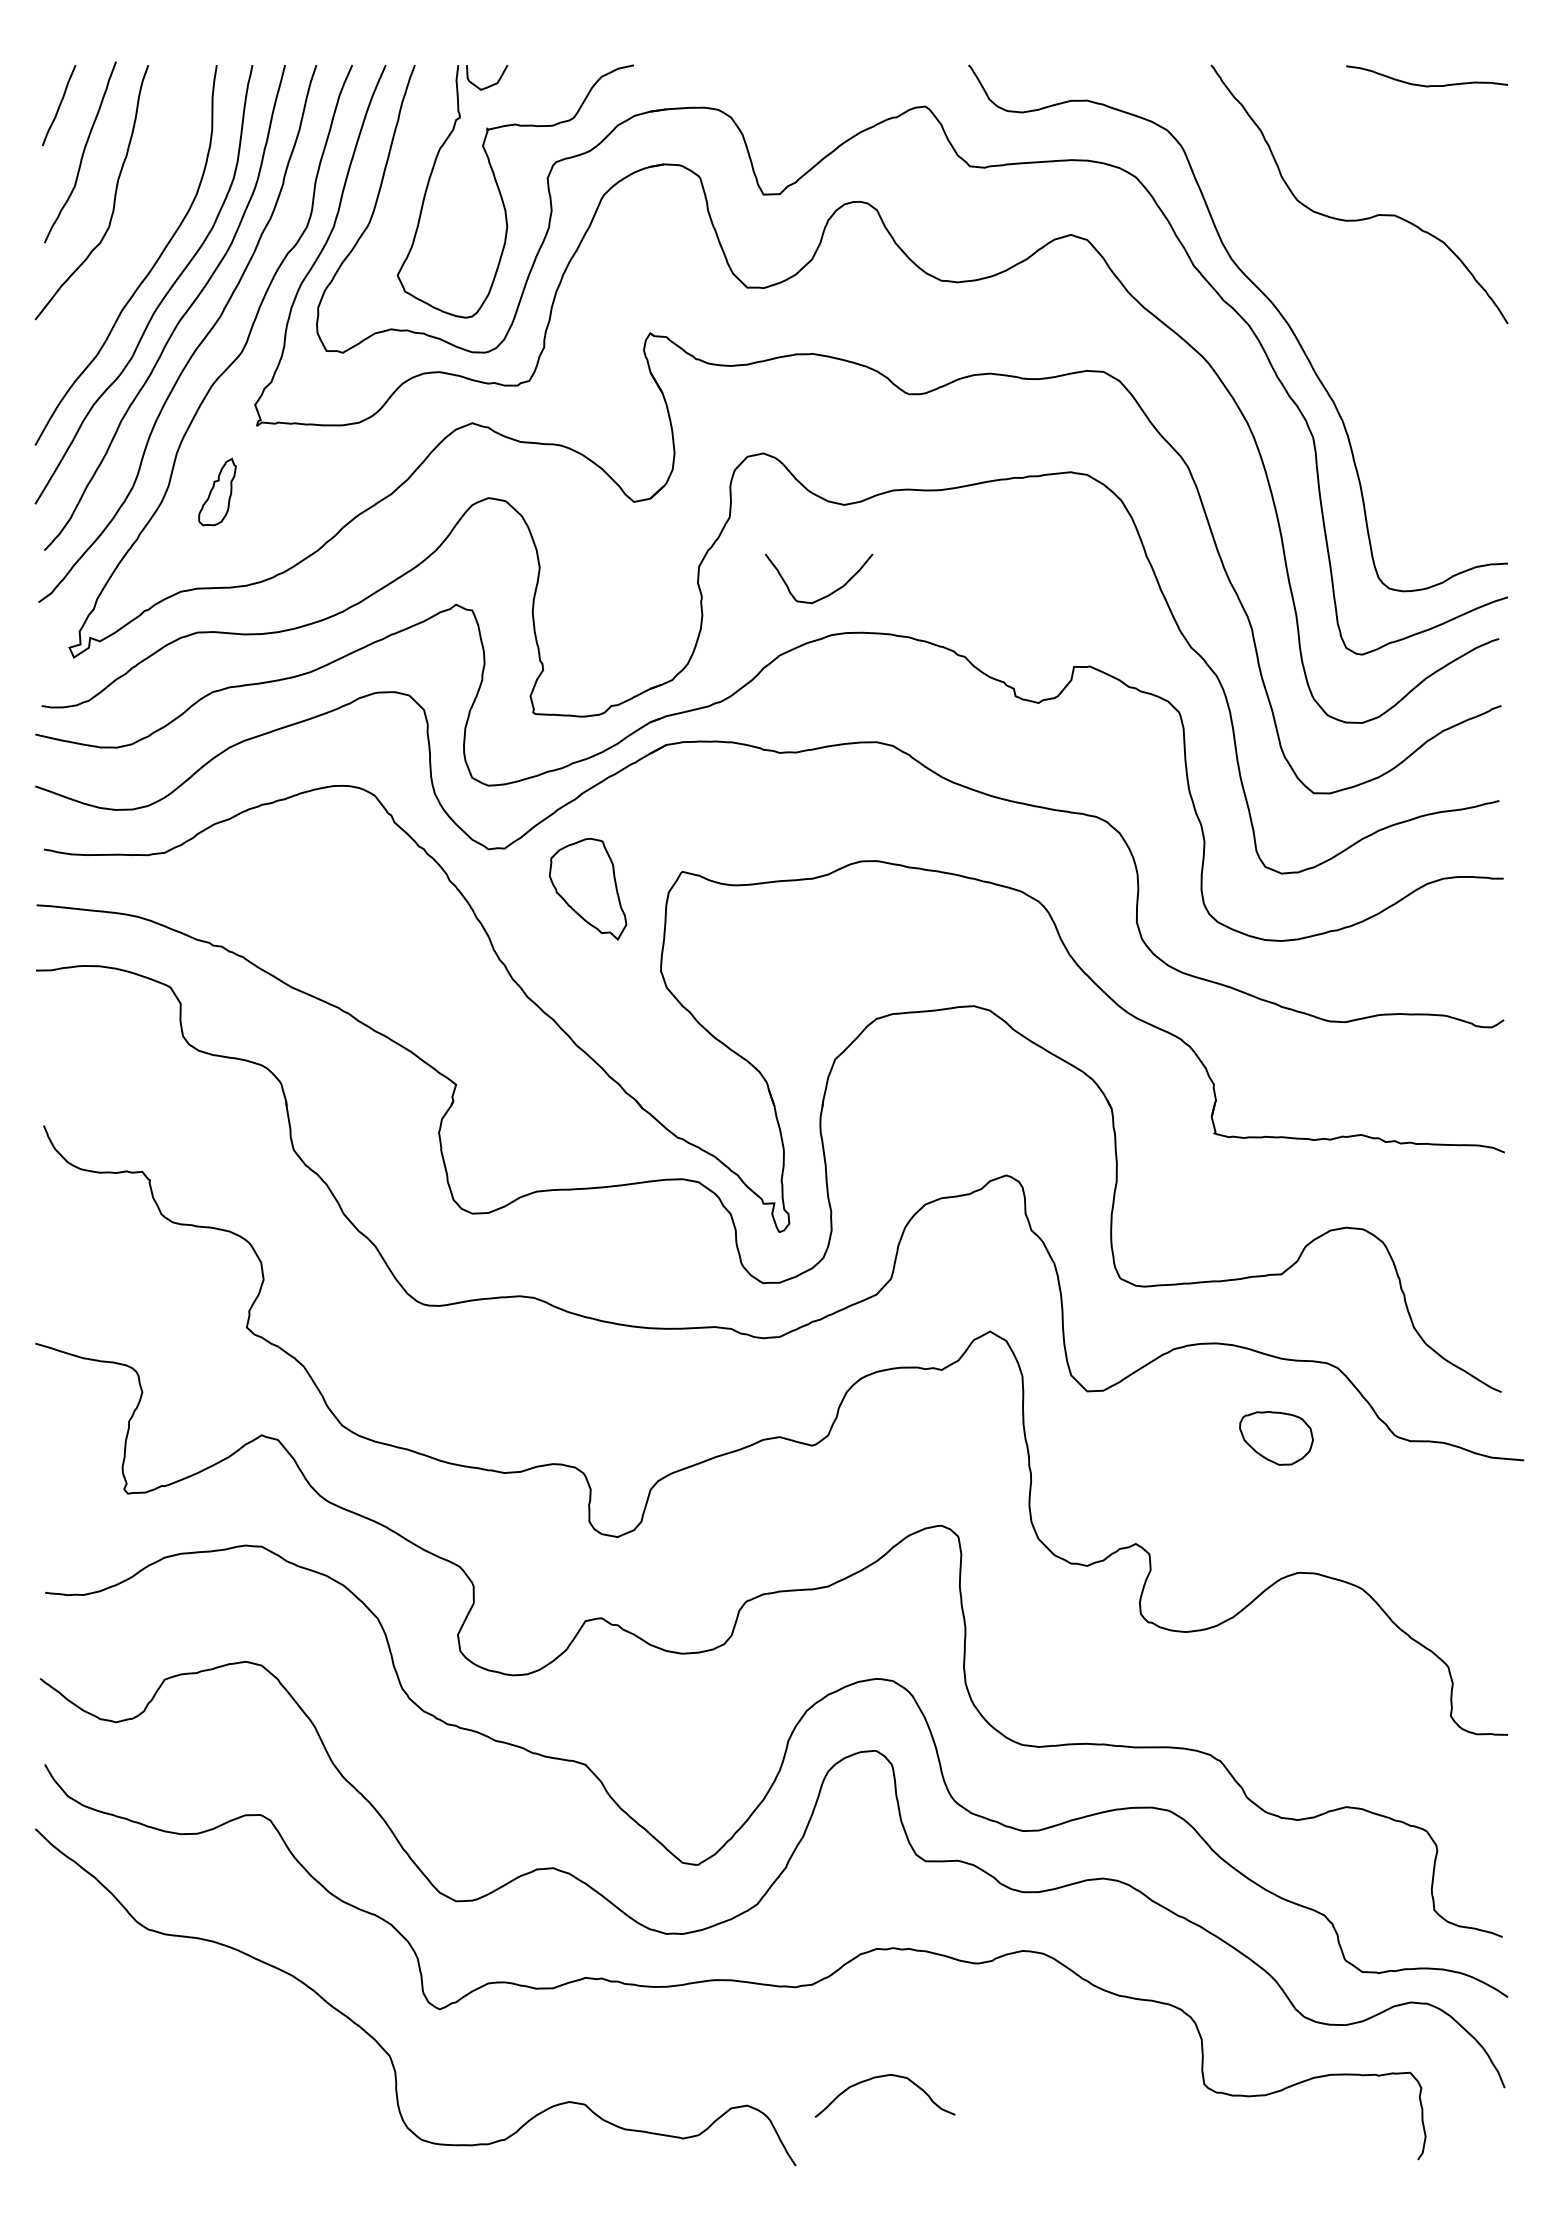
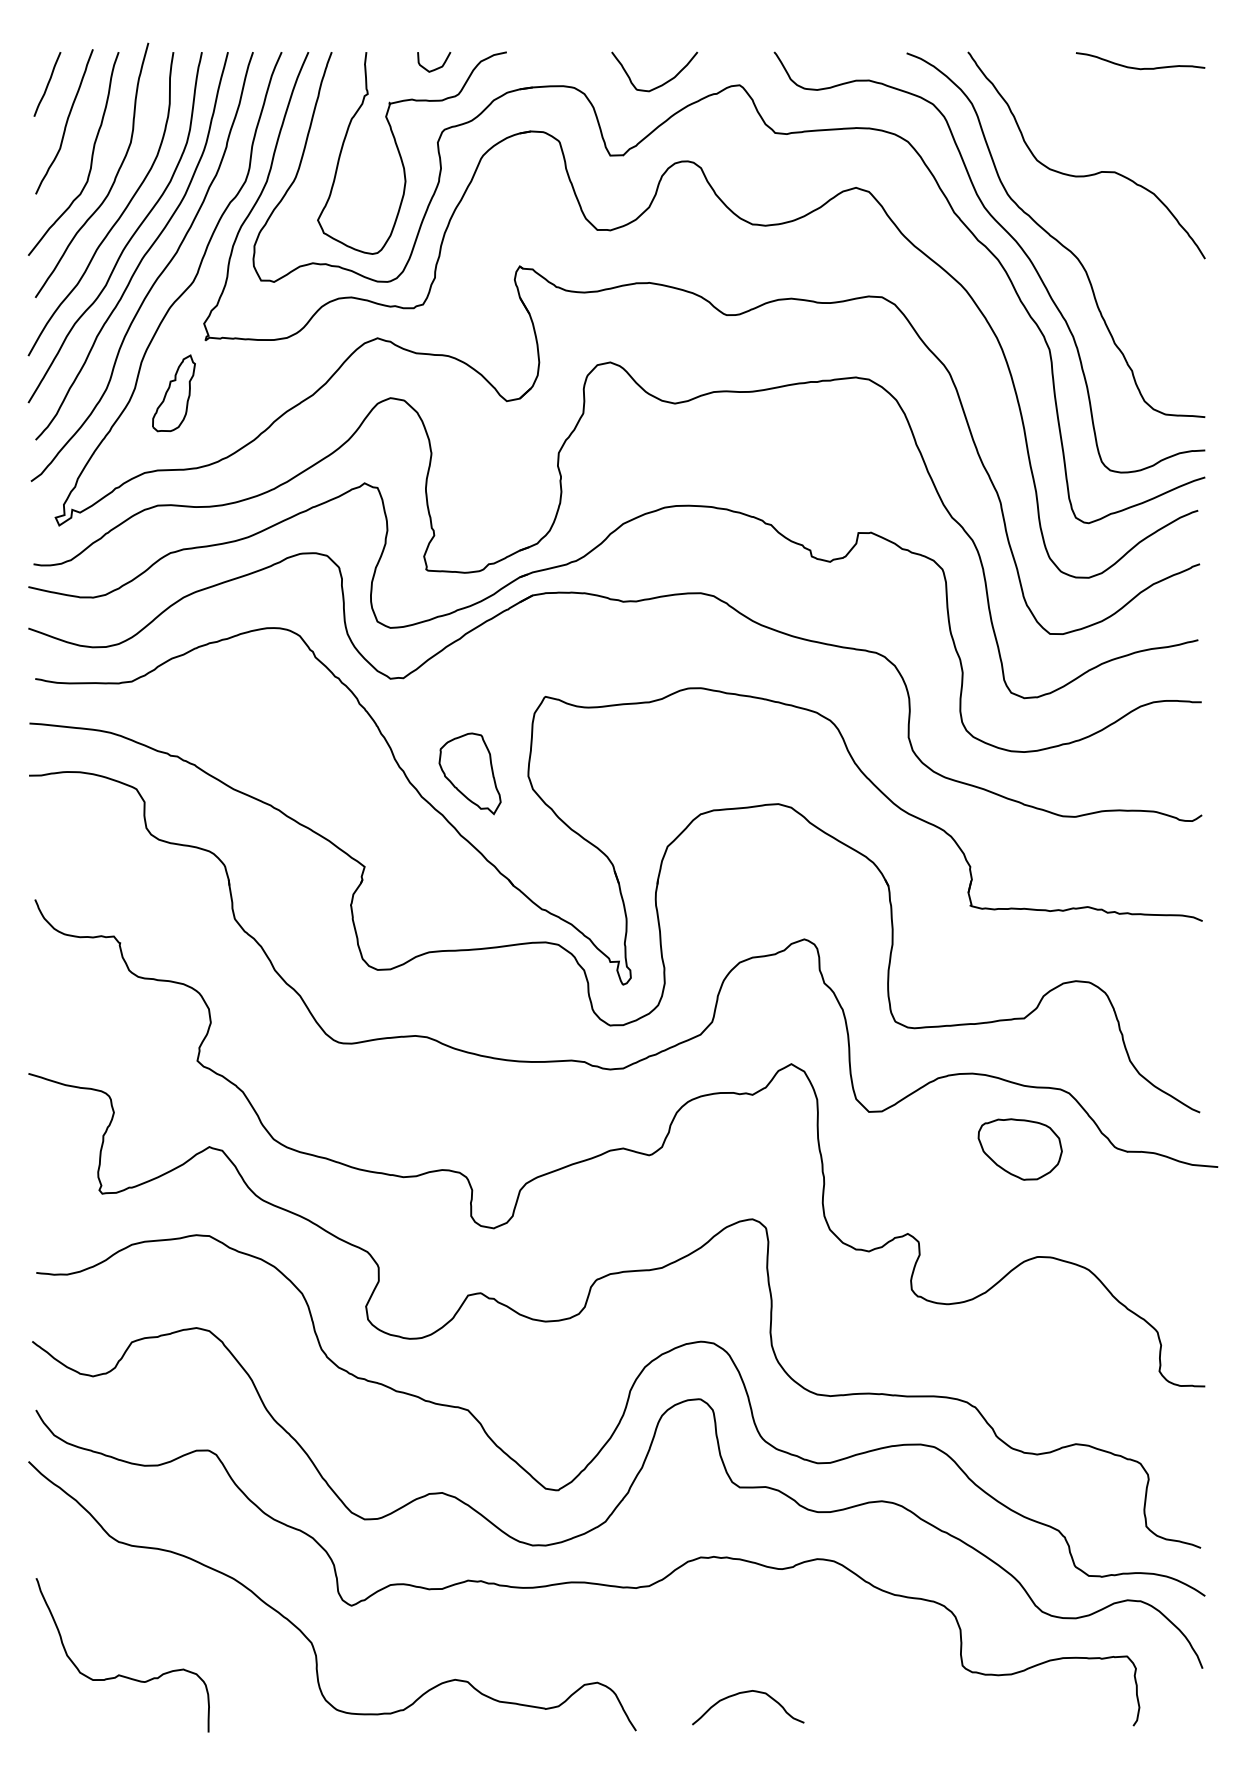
curve: (491, 84) -> (437, 67), moved
curve: (143, 221) -> (114, 177), added
curve: (1317, 295) -> (1053, 236), added
part: (217, 491) -> (173, 392), size x1.43
curve: (829, 593) -> (663, 83), moved
part: (587, 888) -> (469, 773), moved
part: (1276, 1438) -> (1020, 1149), size x1.43
curve: (882, 2077) -> (746, 1692), moved
curve: (150, 2095) -> (120, 1674), added

